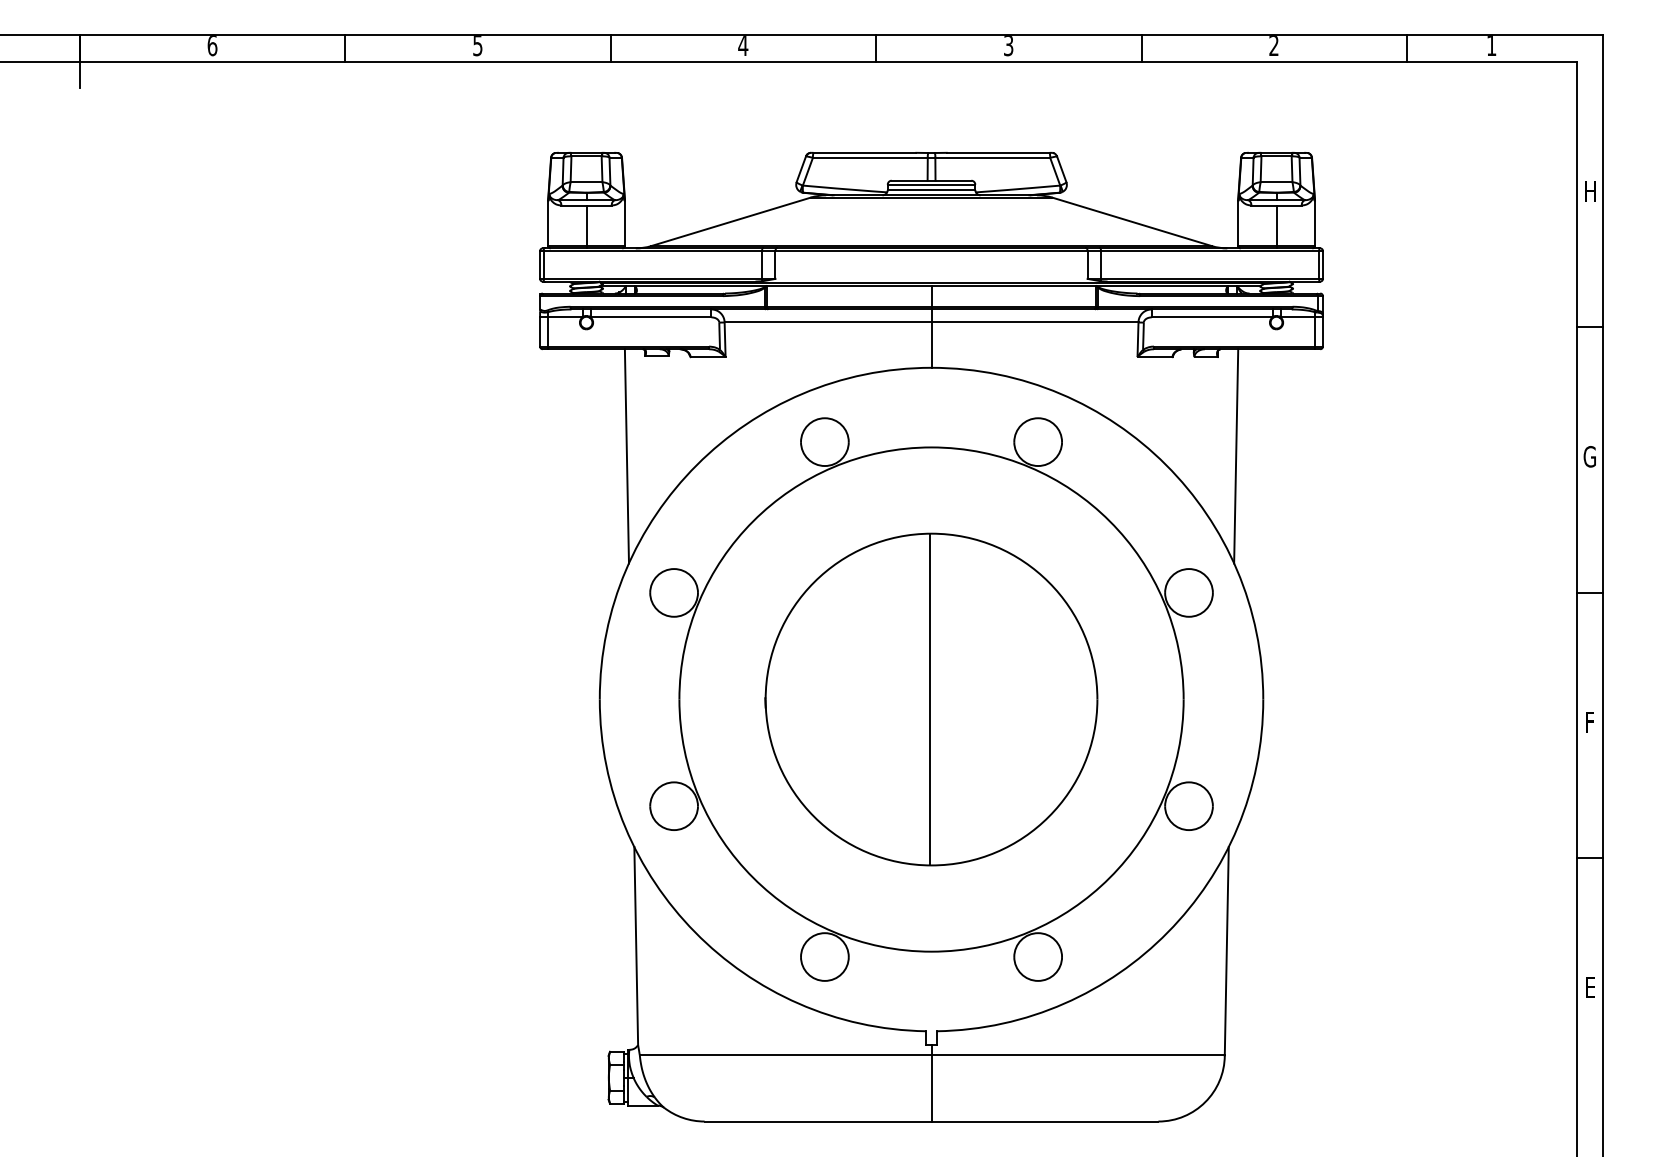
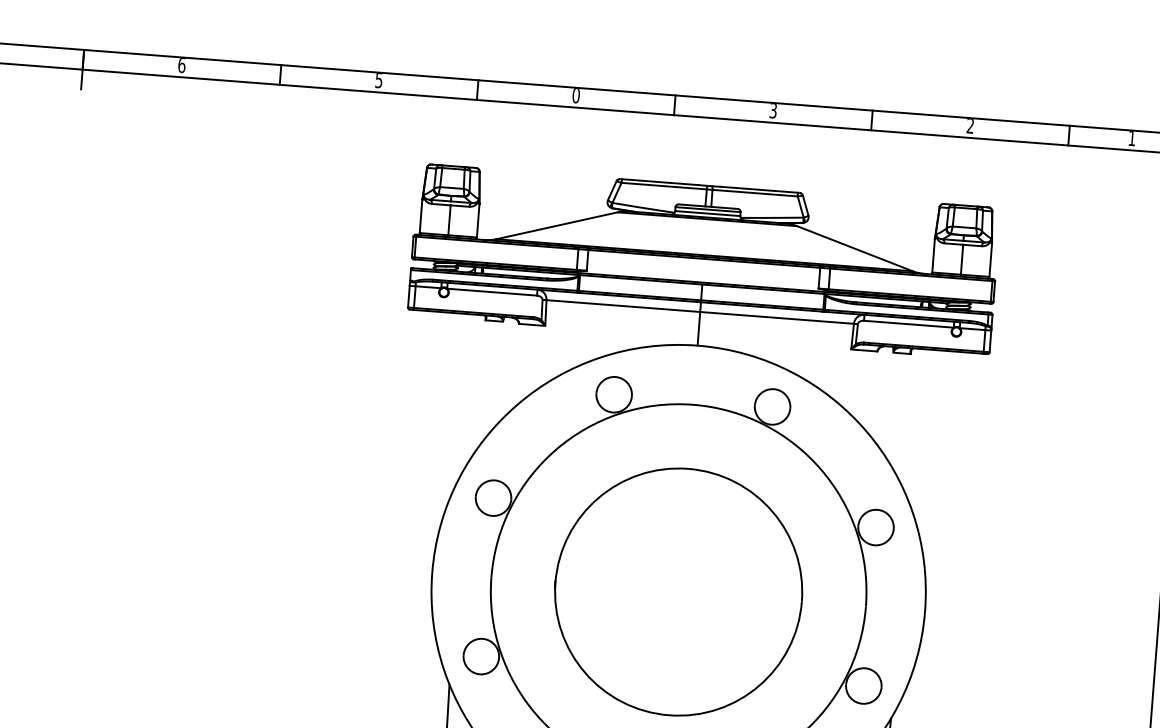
text: (743, 46) -> (576, 96), 4 -> 0
line: (626, 456) -> (465, 394), removed
line: (1236, 456) -> (919, 428), removed
line: (930, 699) -> (677, 591), removed

